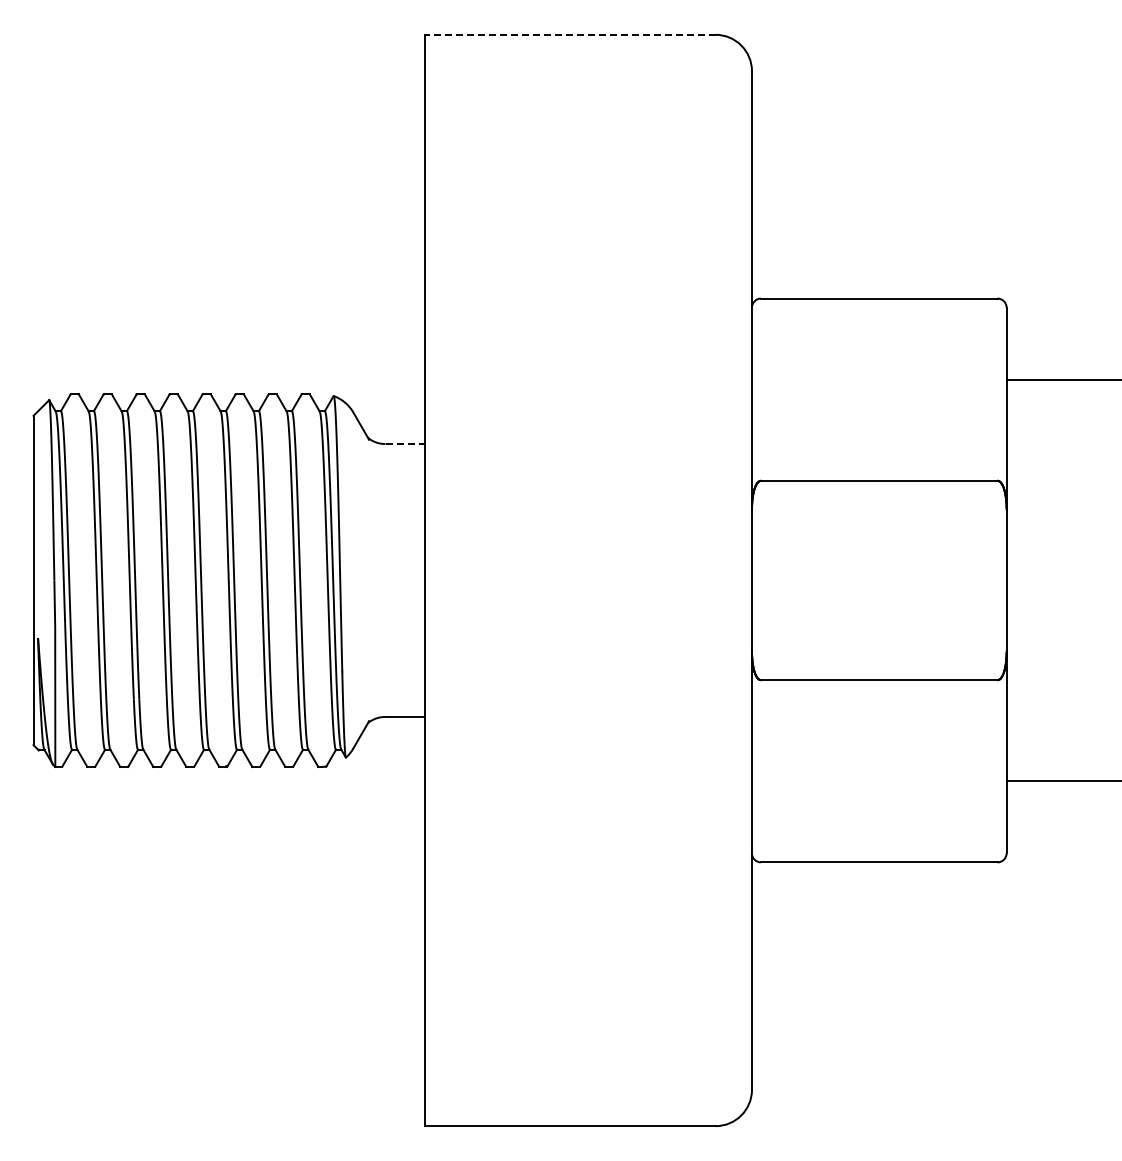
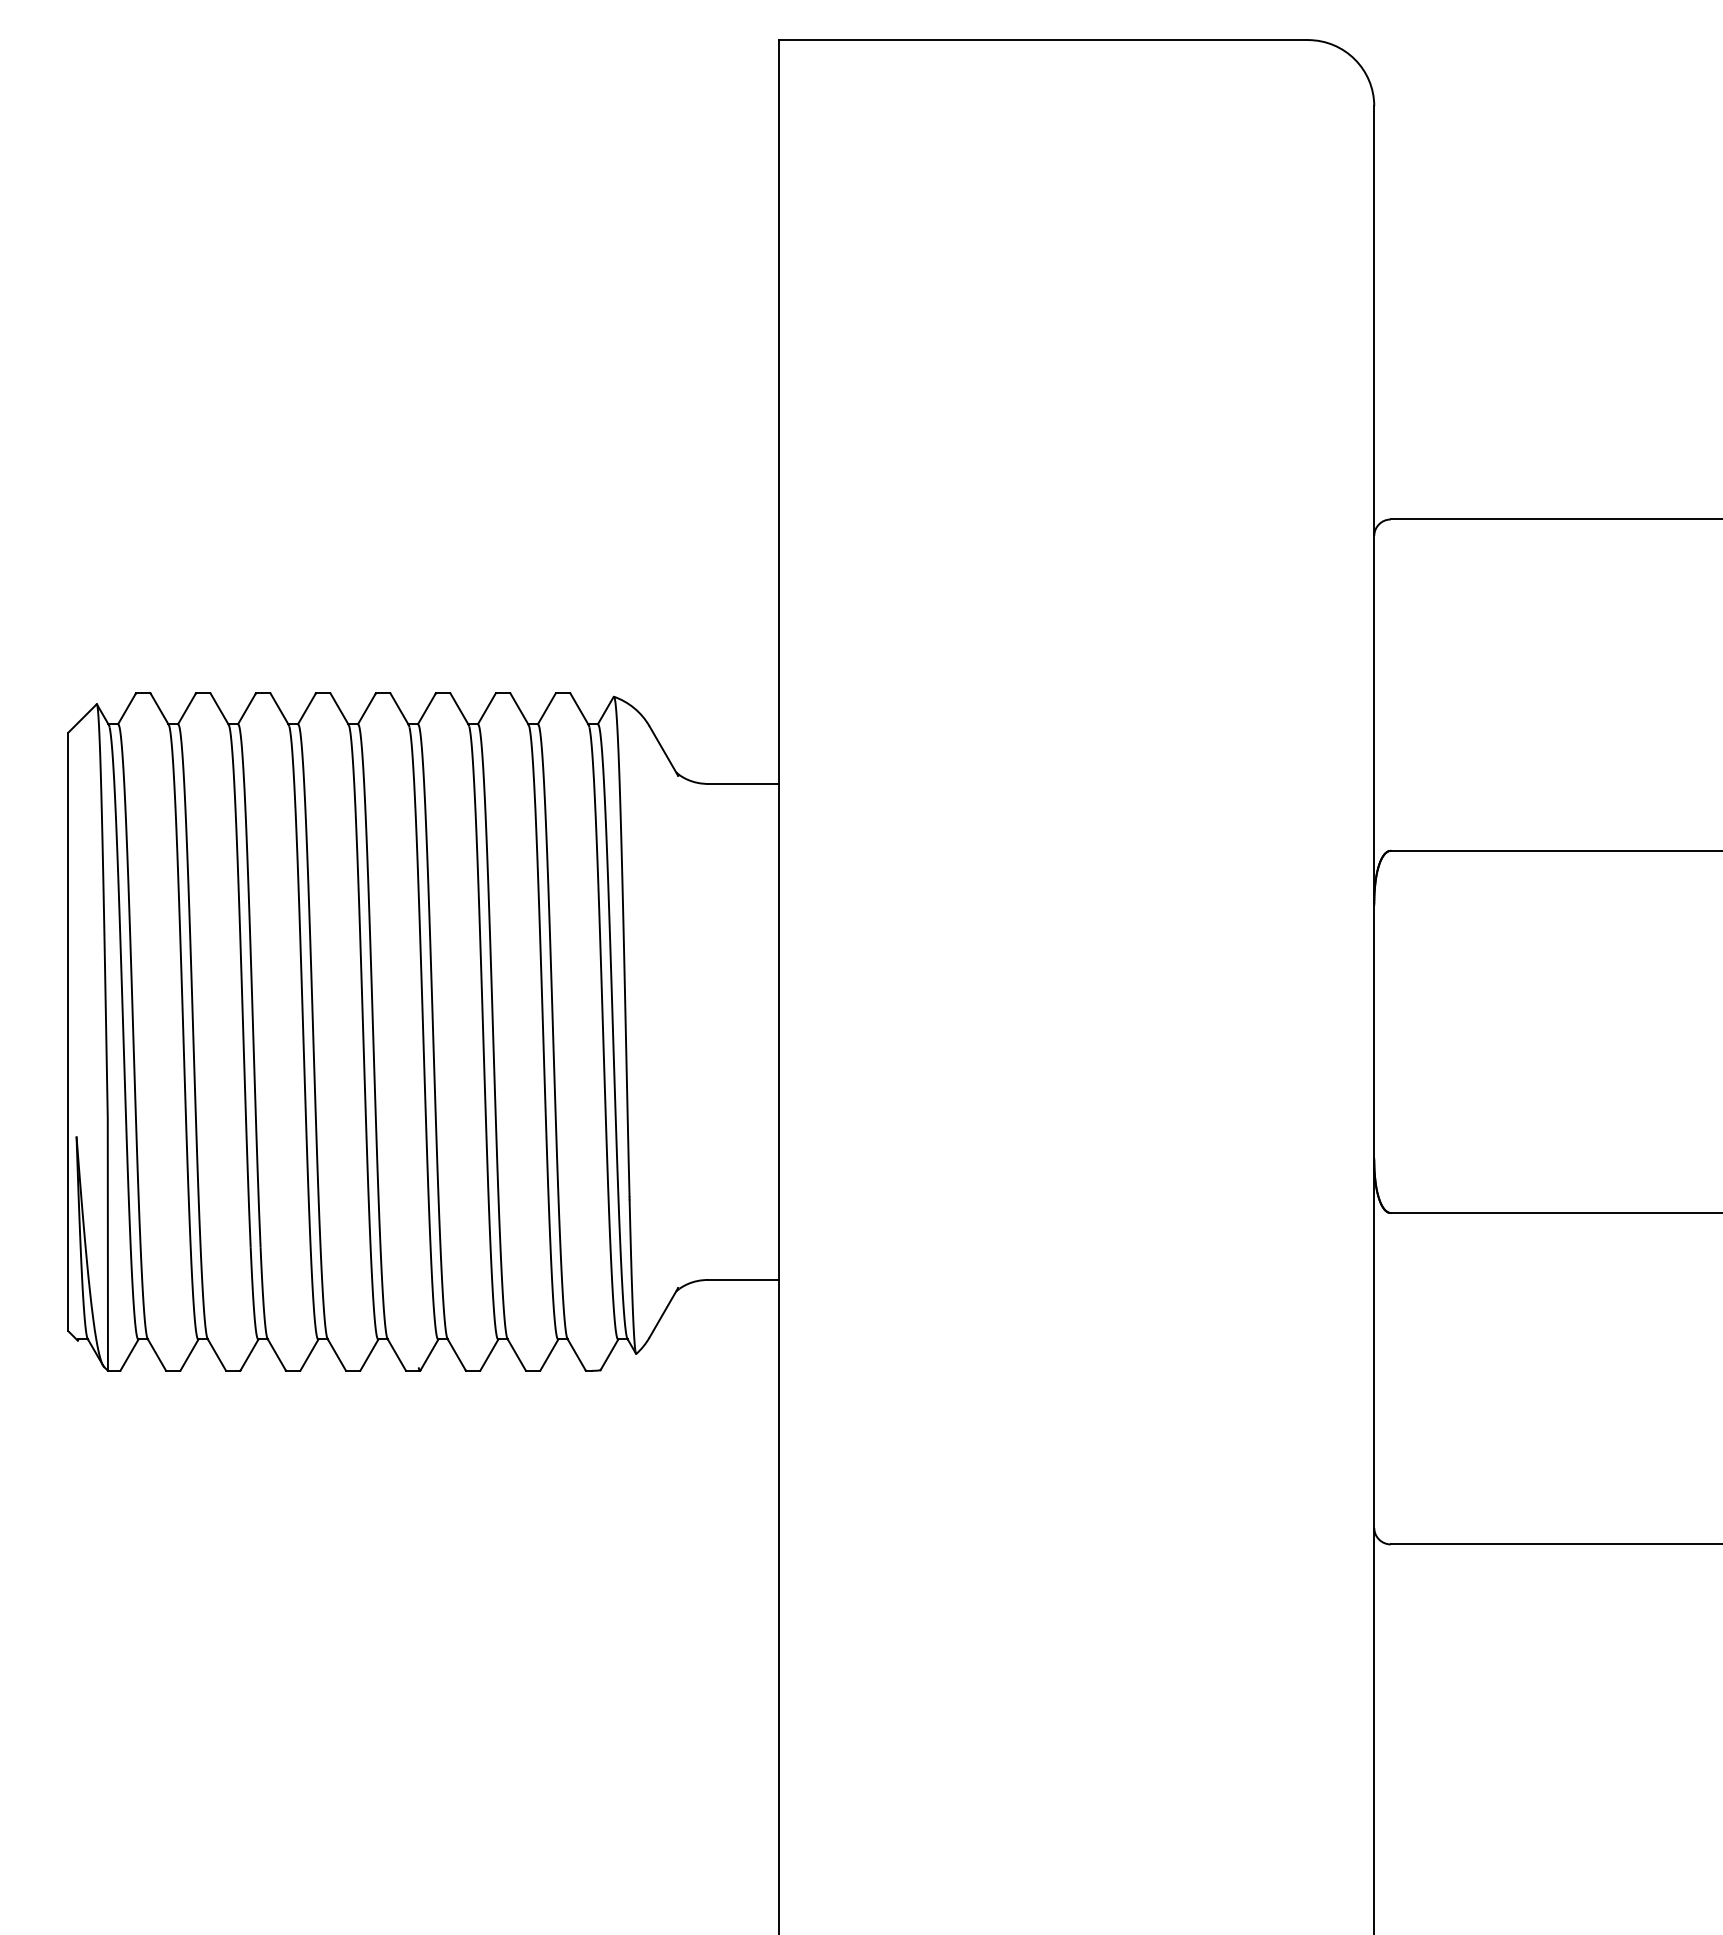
line: (570, 34) -> (1044, 39), dashed -> solid
line: (405, 444) -> (744, 784), dashed -> solid

